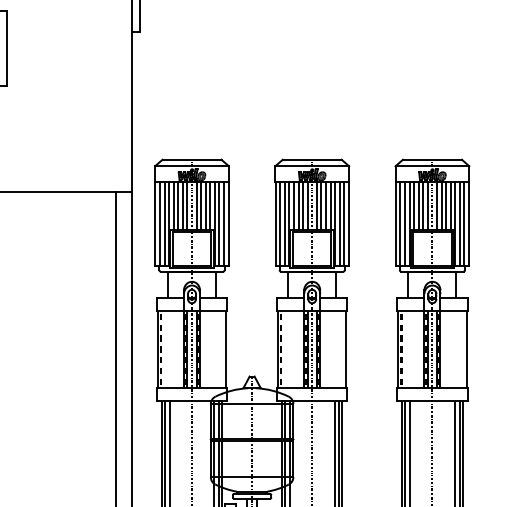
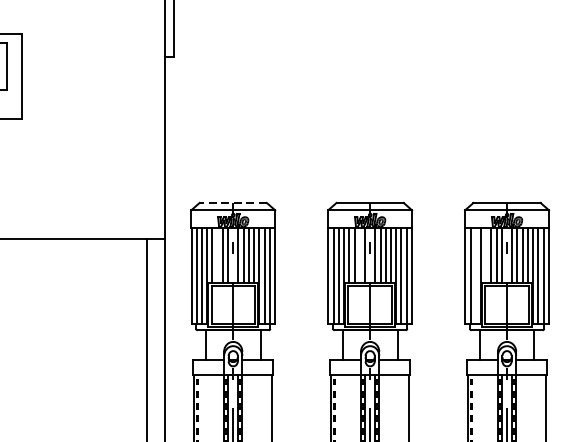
line: (191, 159) -> (232, 202), solid -> dashed
line: (178, 205) -> (217, 255), removed
line: (303, 205) -> (360, 255), removed
line: (414, 205) -> (486, 255), removed
line: (404, 224) -> (475, 276), removed

